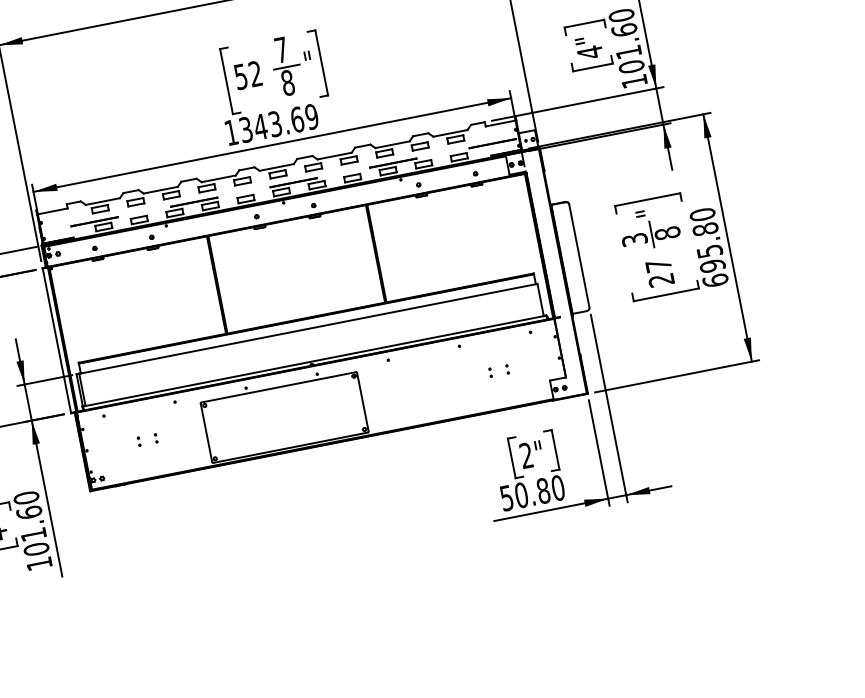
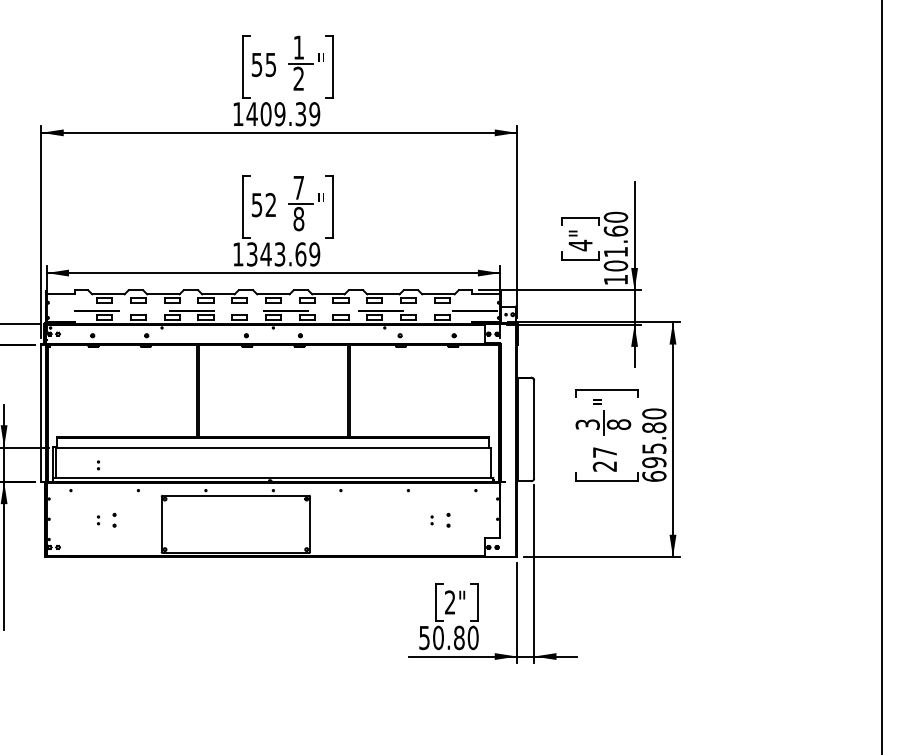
part: (506, 369) -> (447, 520), size x1.6
part: (127, 383) -> (98, 465), added
part: (156, 438) -> (114, 520), size x1.6

